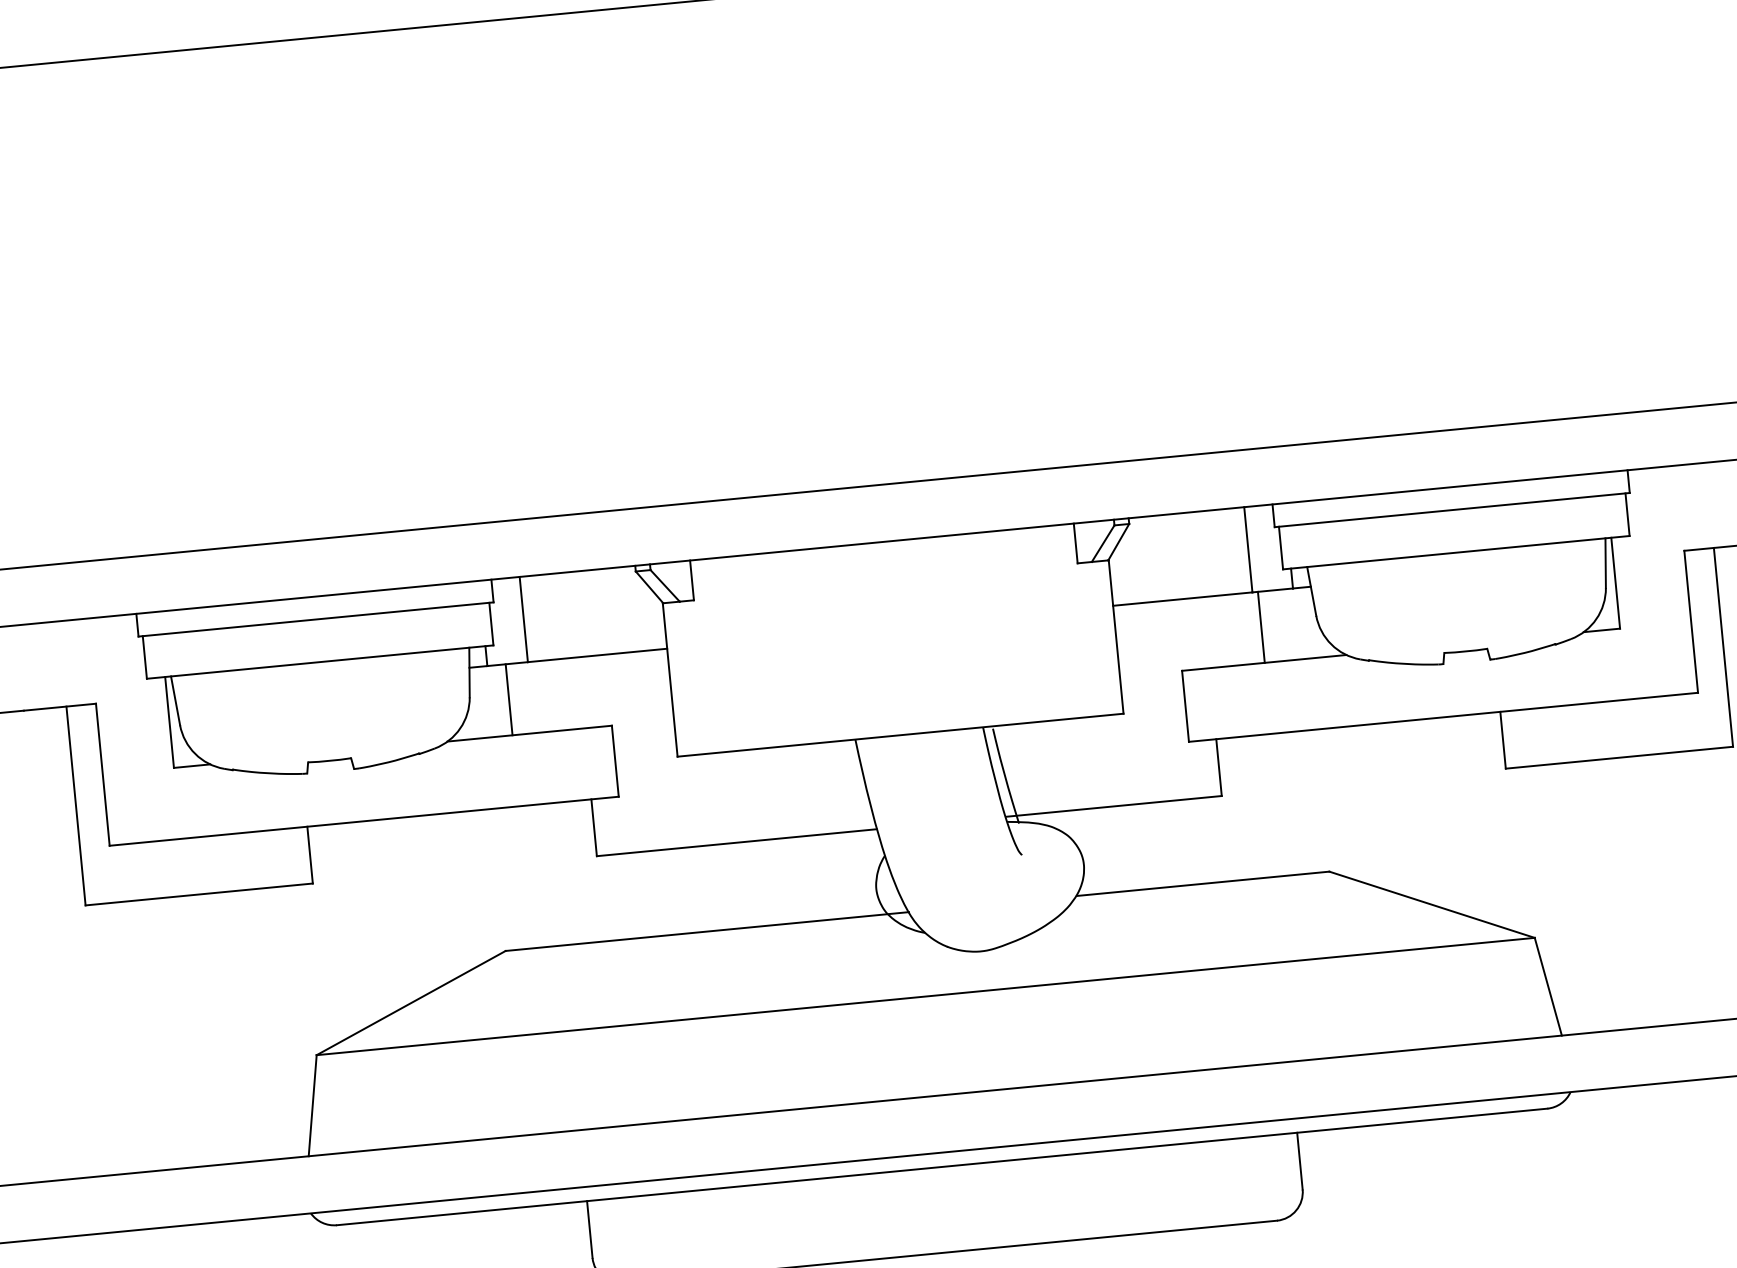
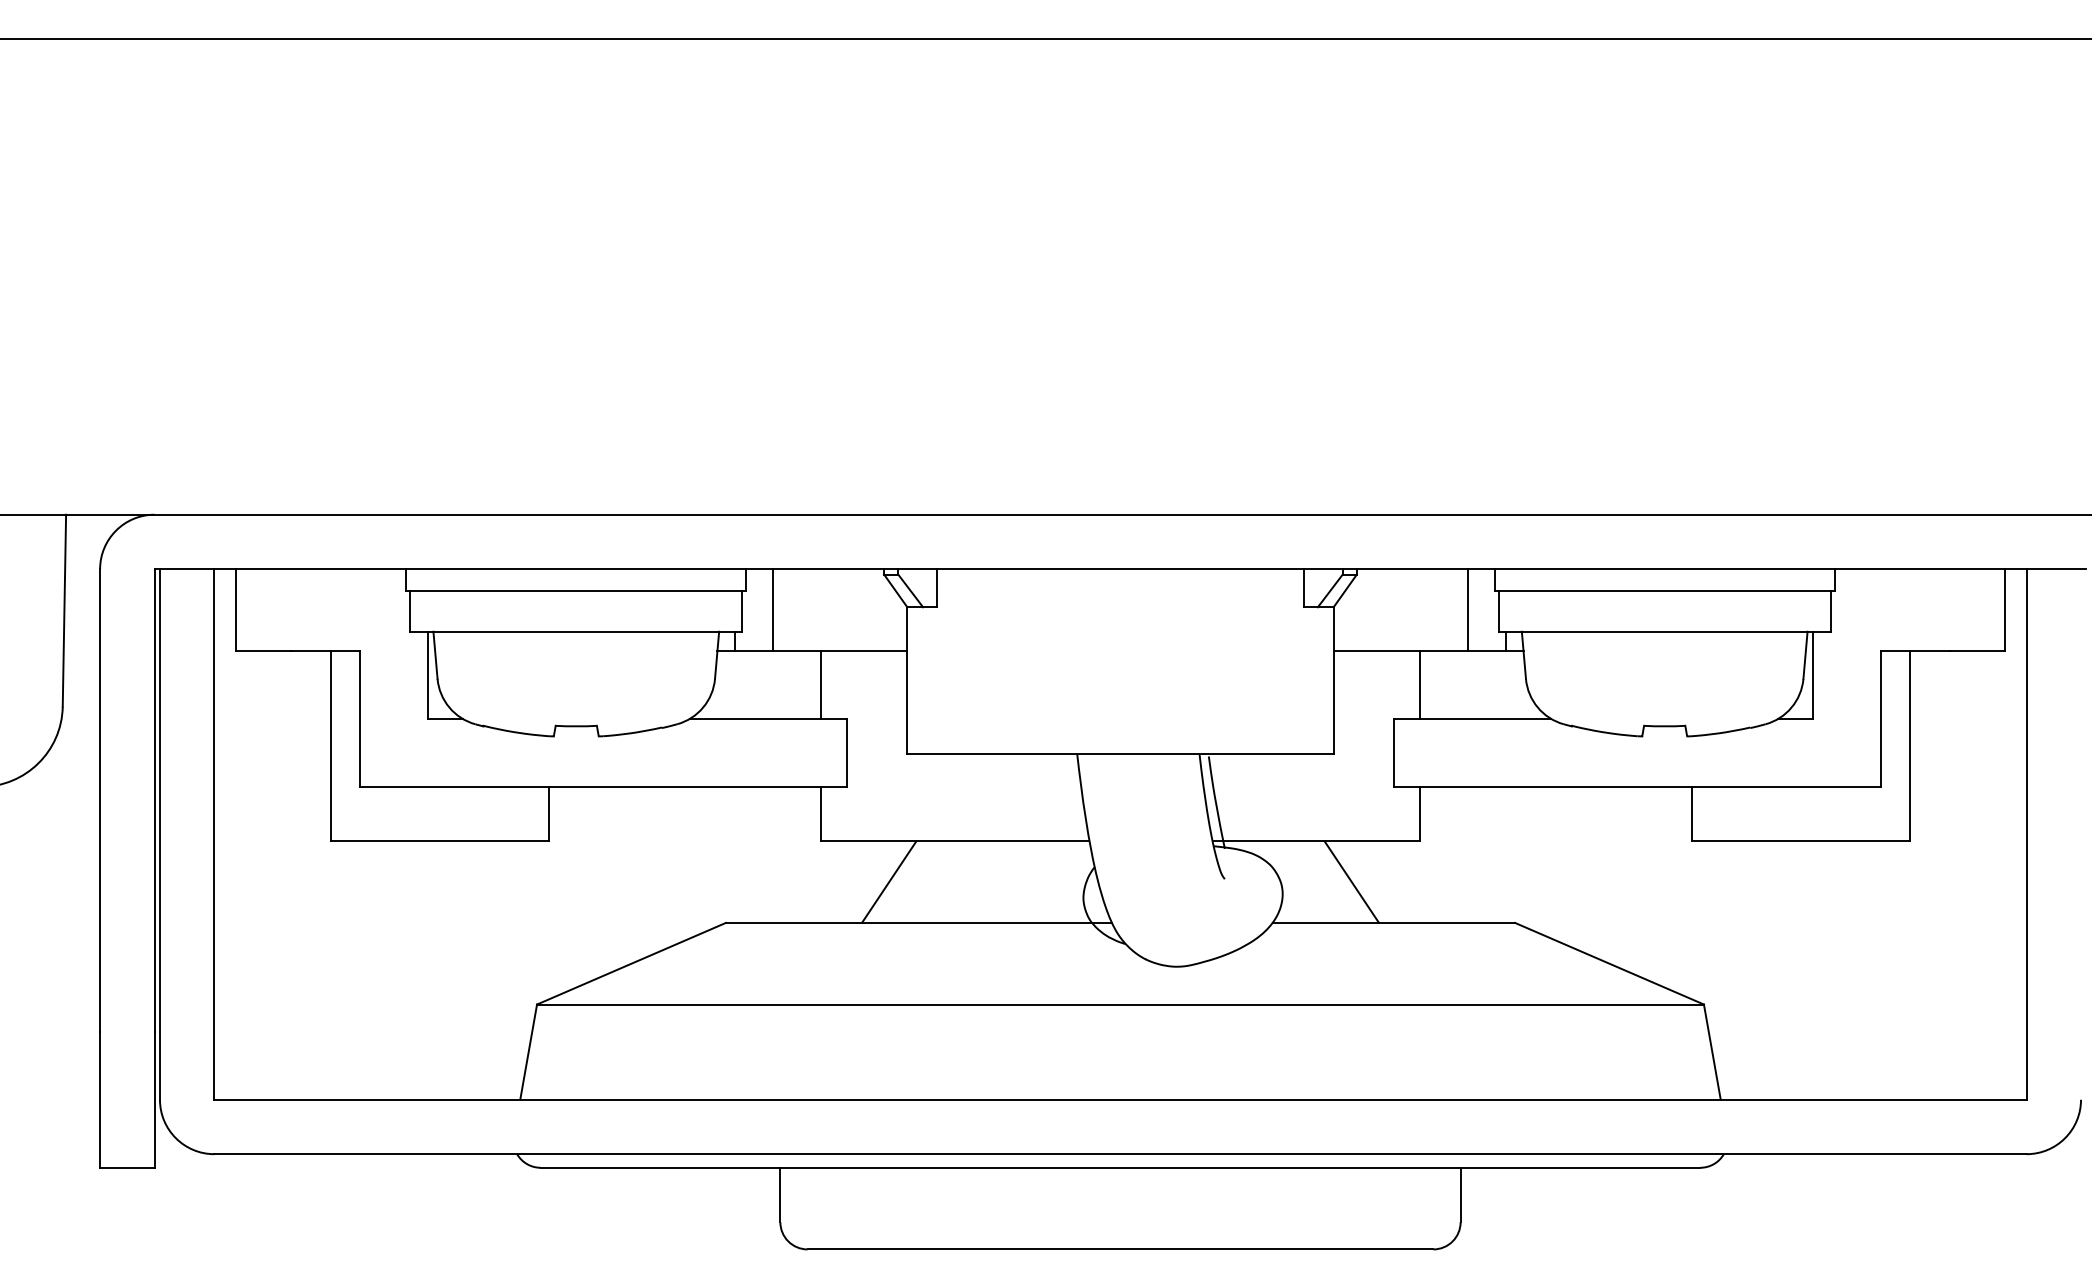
line: (1260, 627) -> (1419, 684), moved
line: (509, 699) -> (821, 684), moved
line: (1154, 844) -> (1351, 881), added
line: (672, 891) -> (889, 881), added

